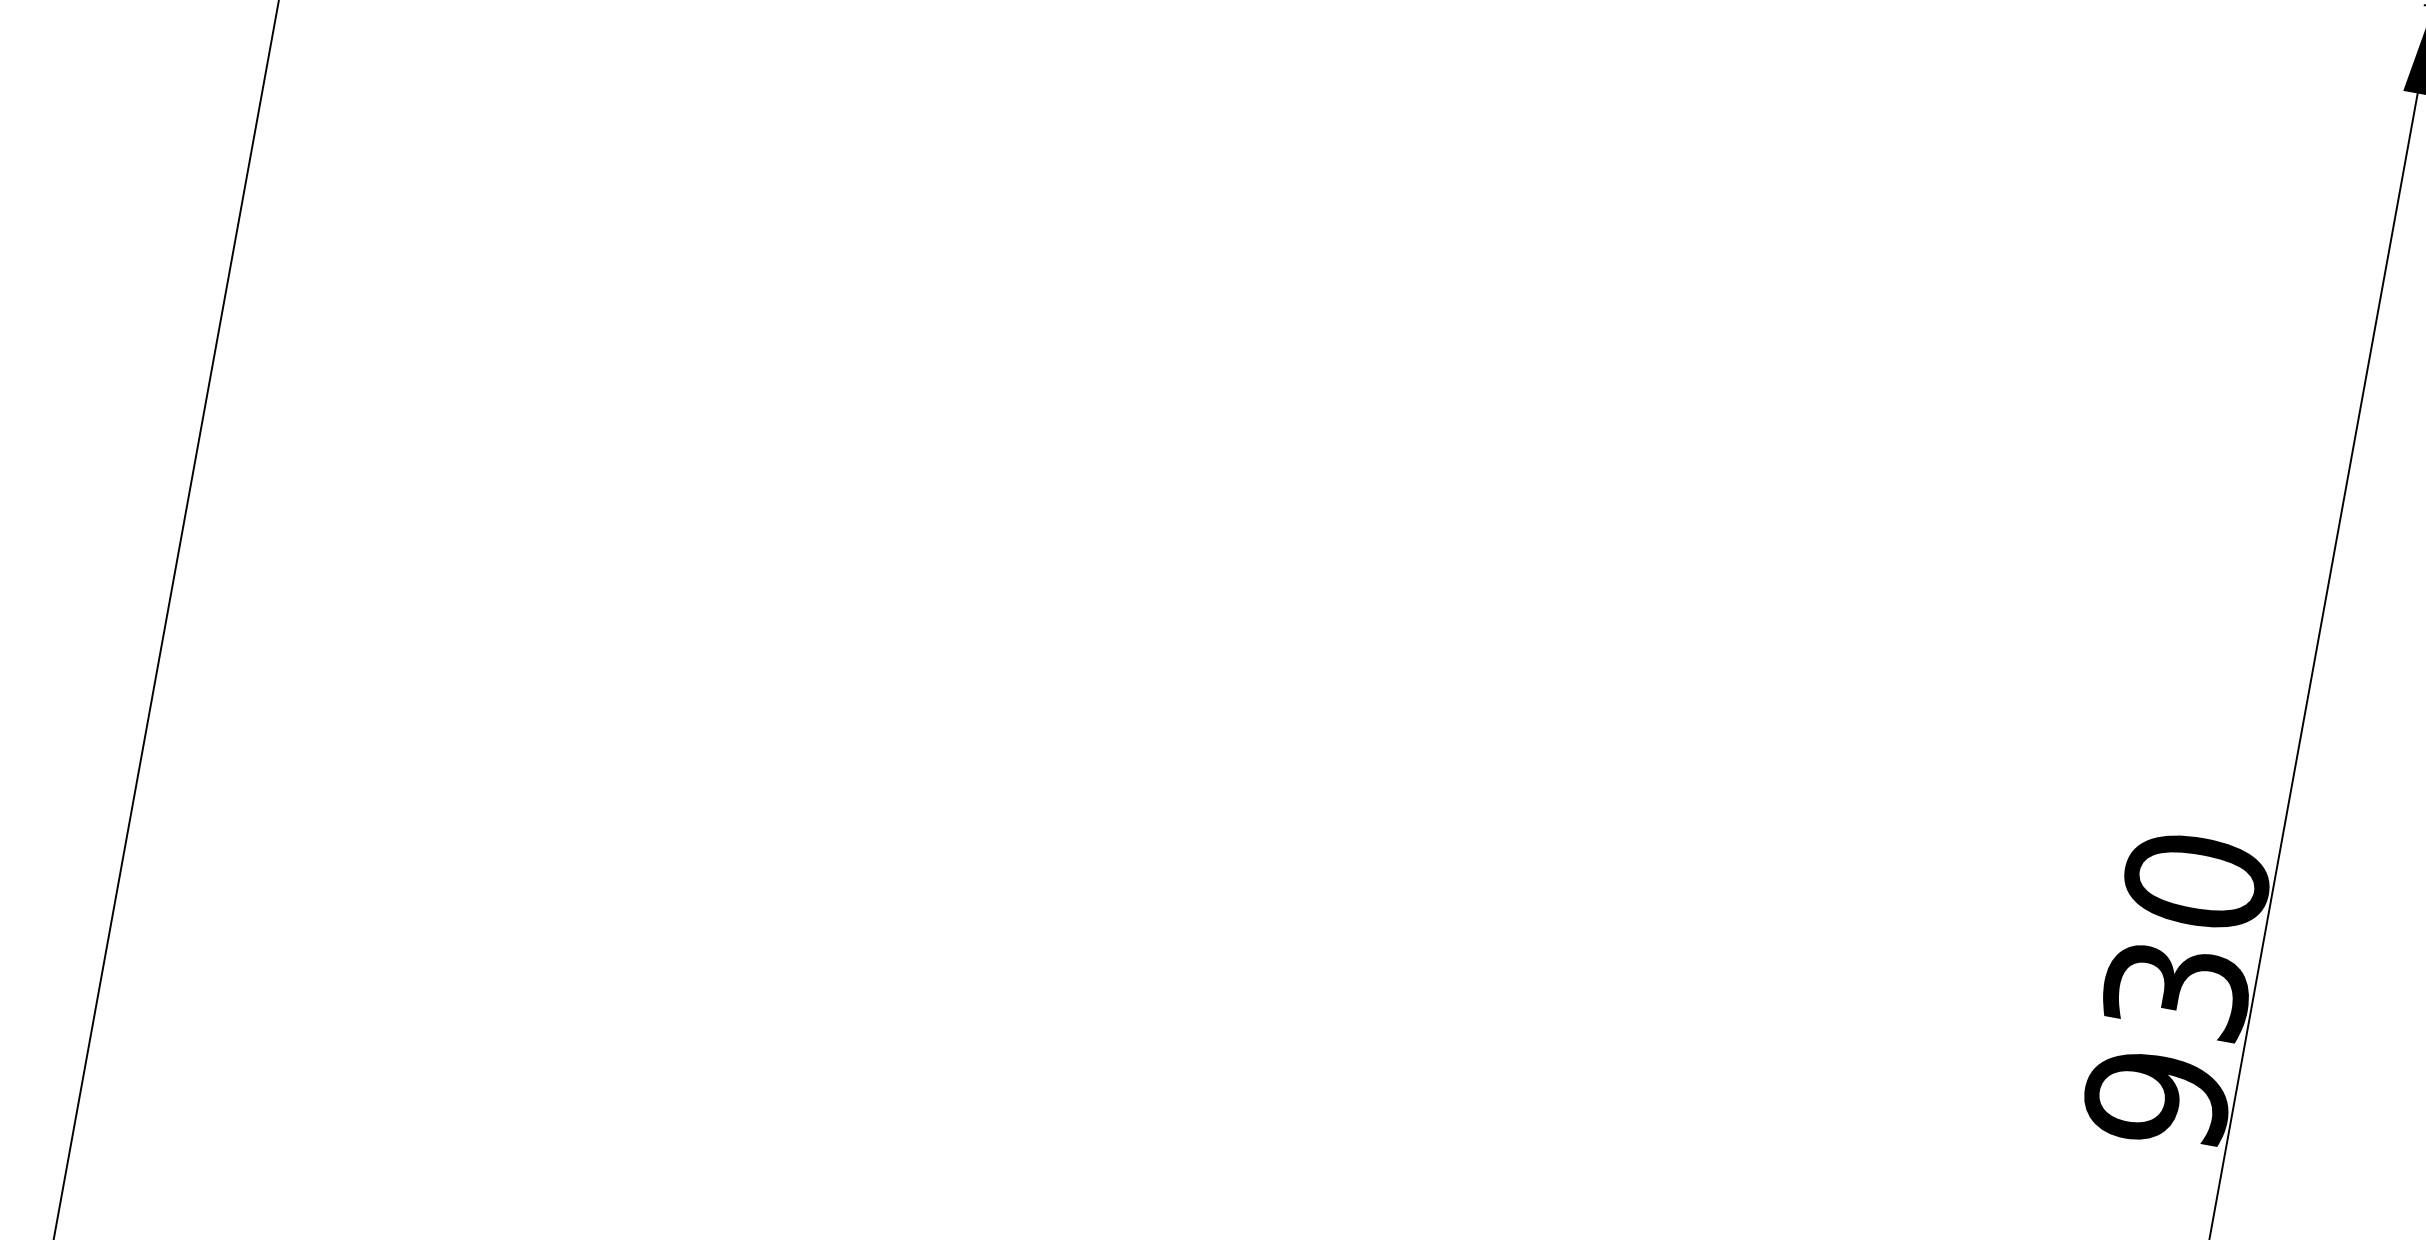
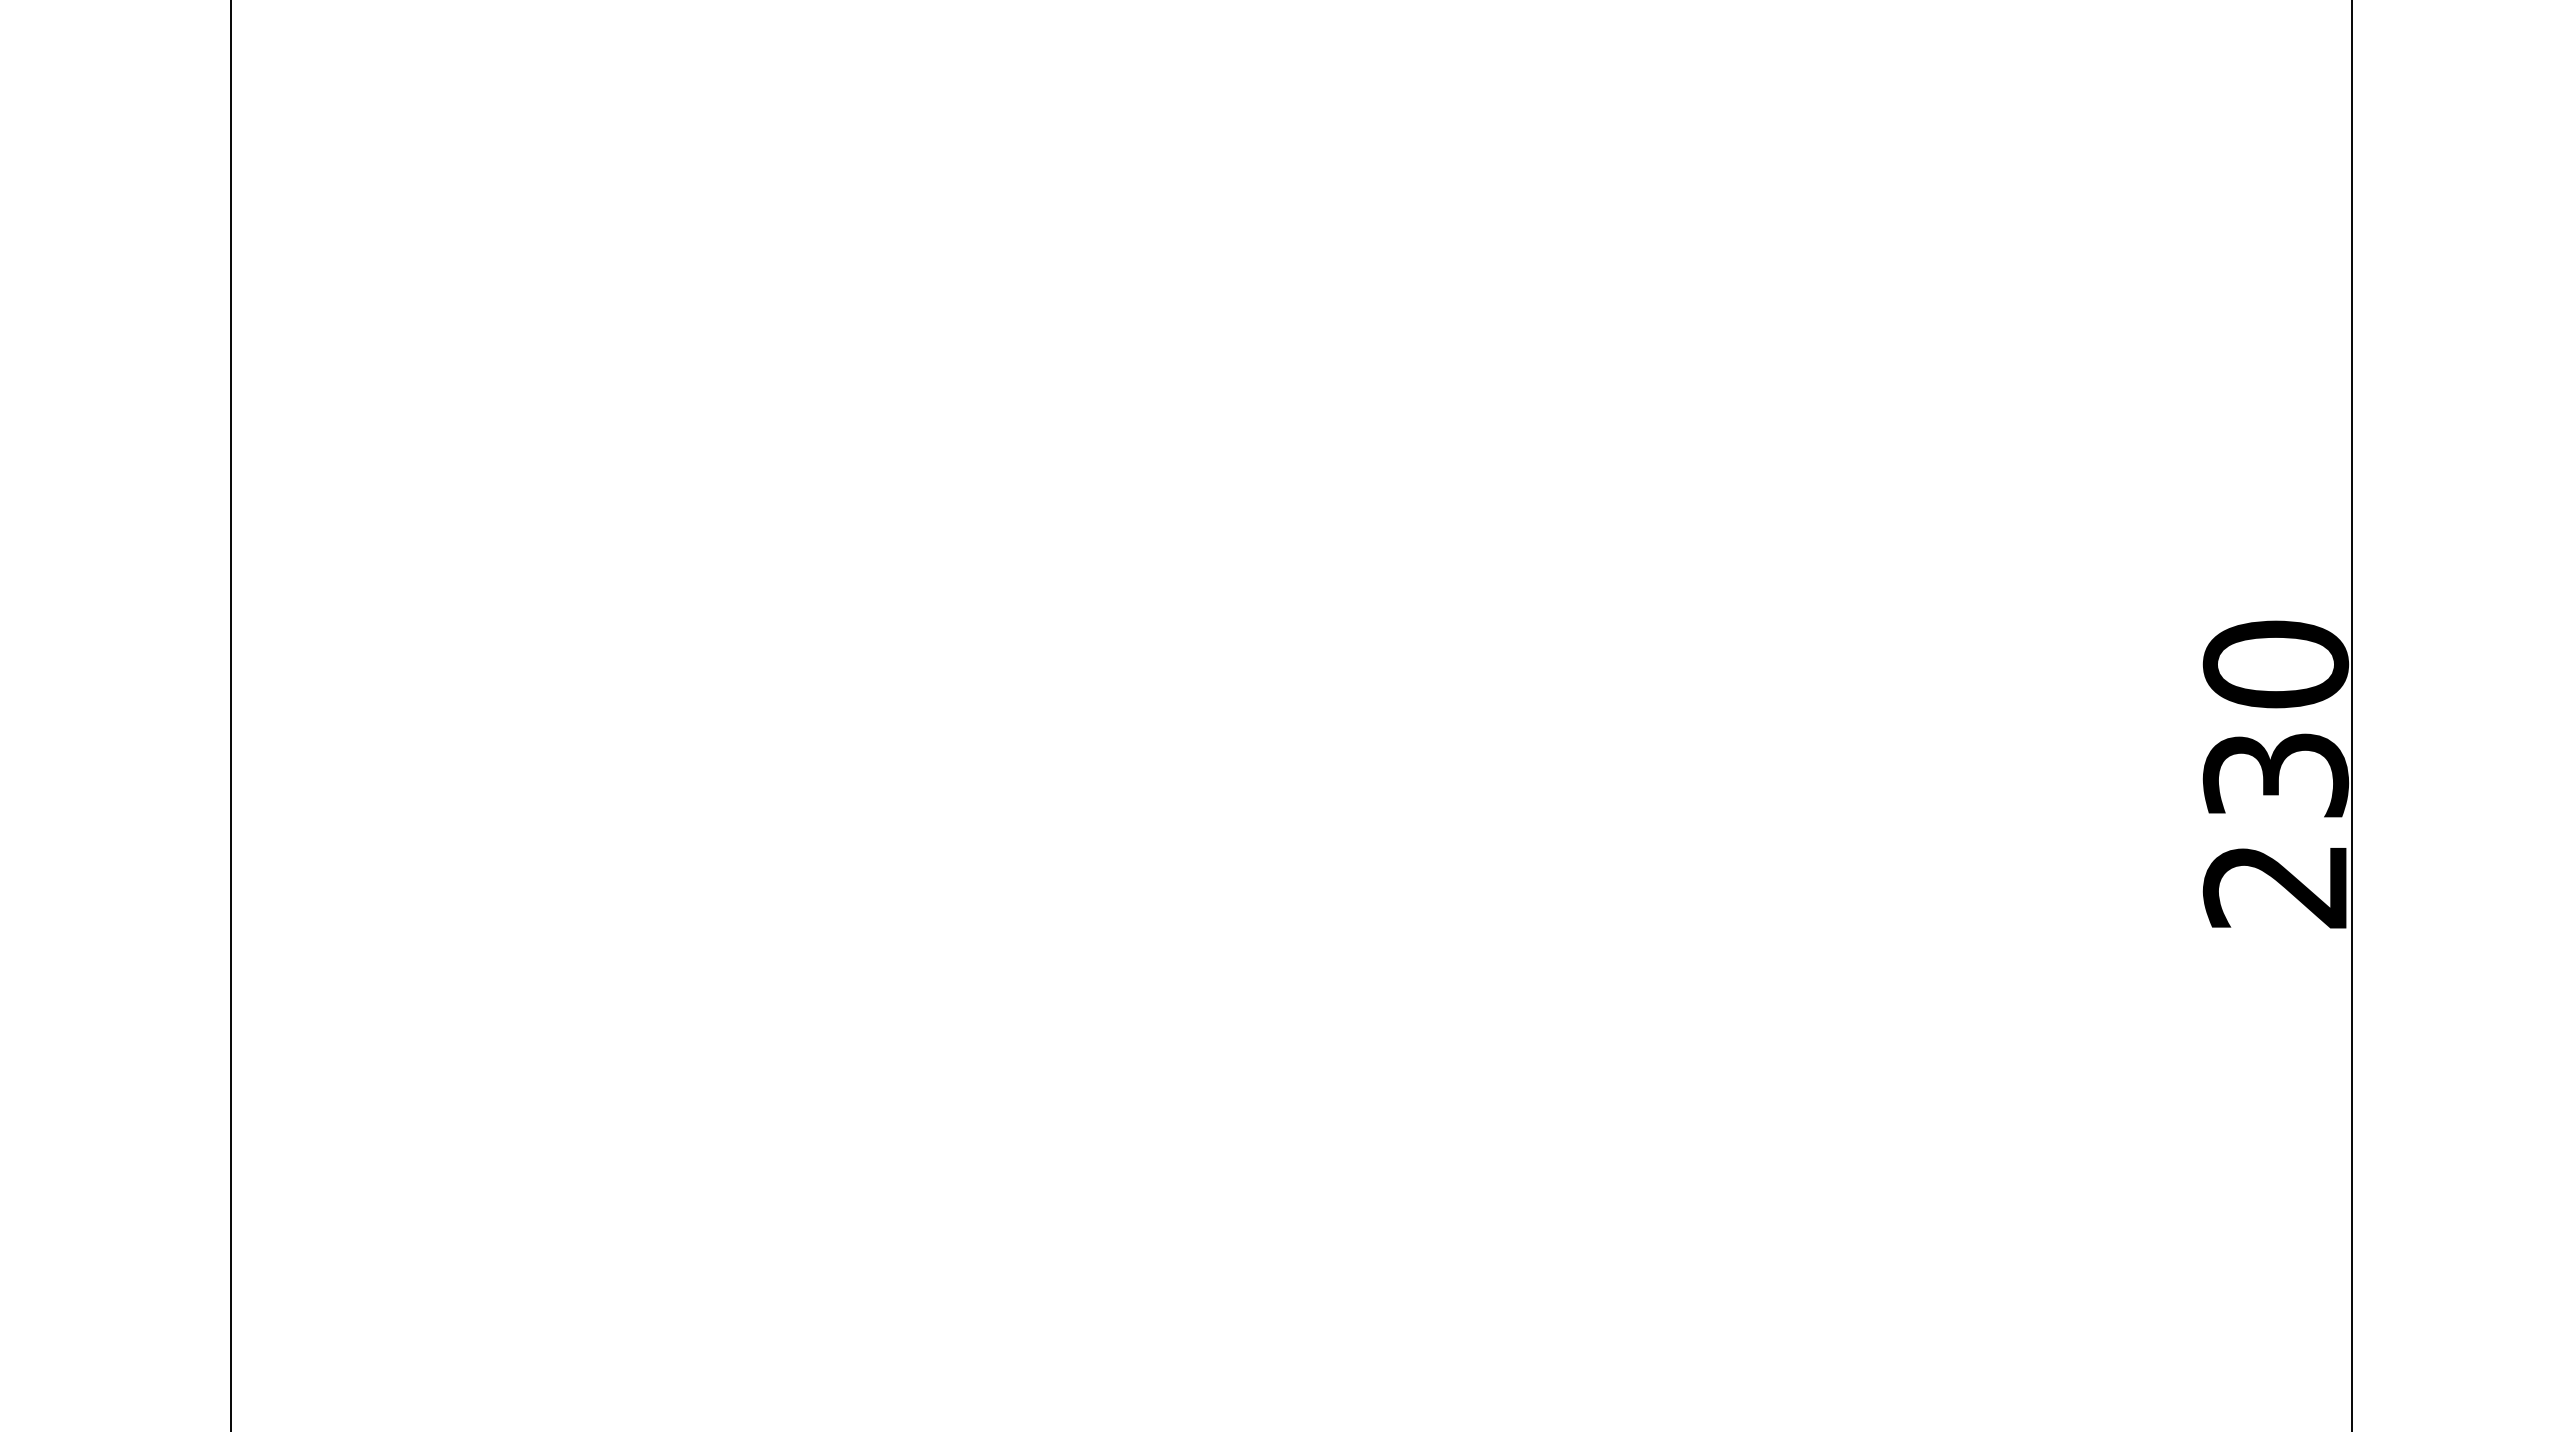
text: (2156, 1099) -> (2275, 886), 930 -> 230

